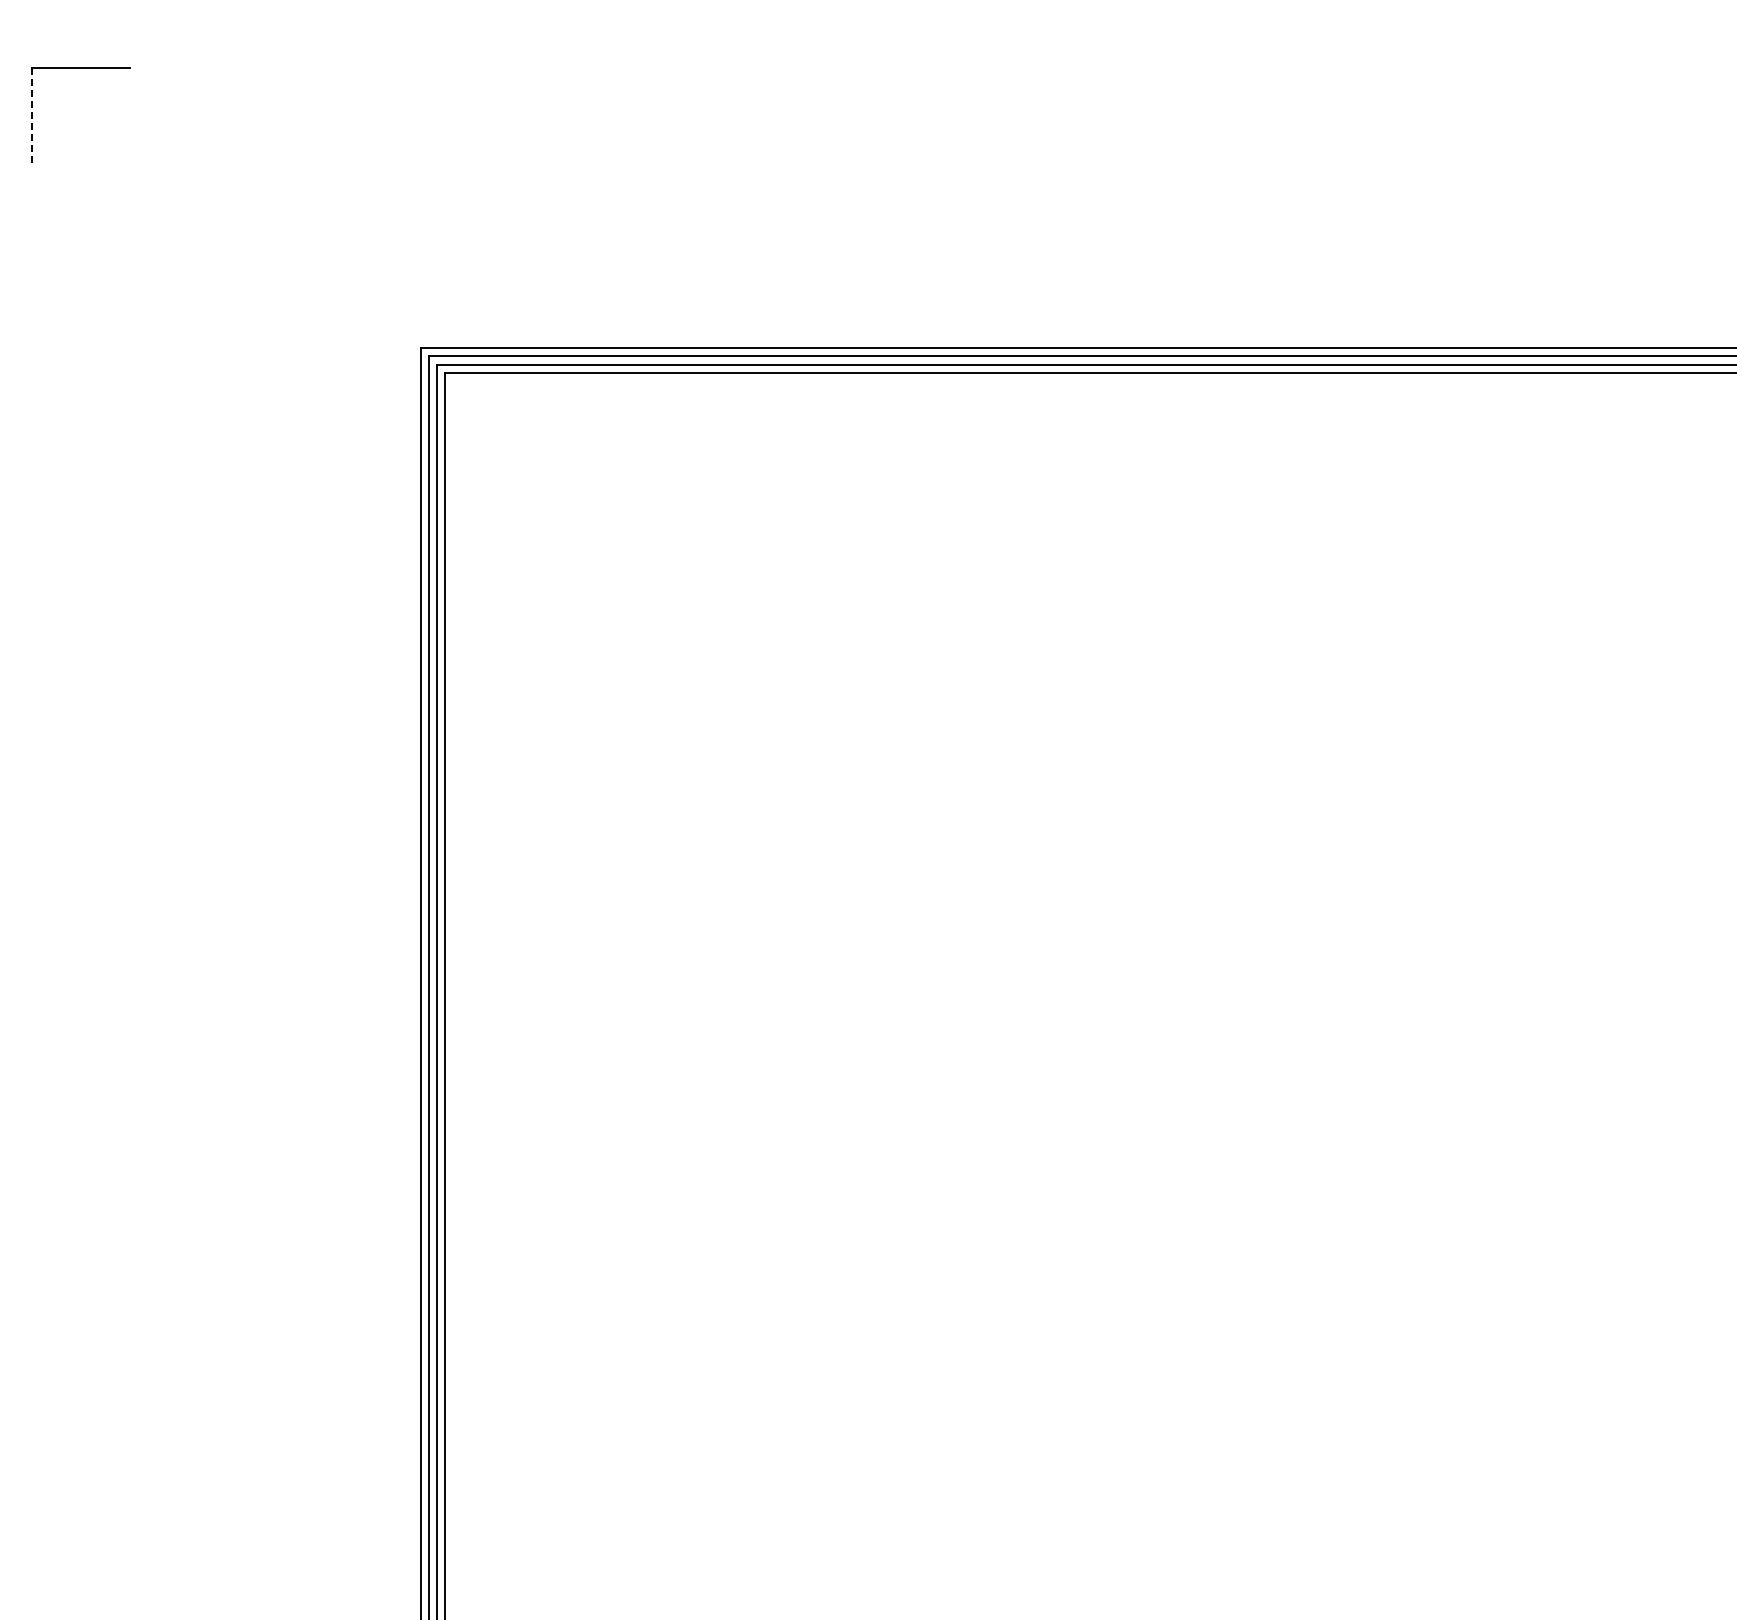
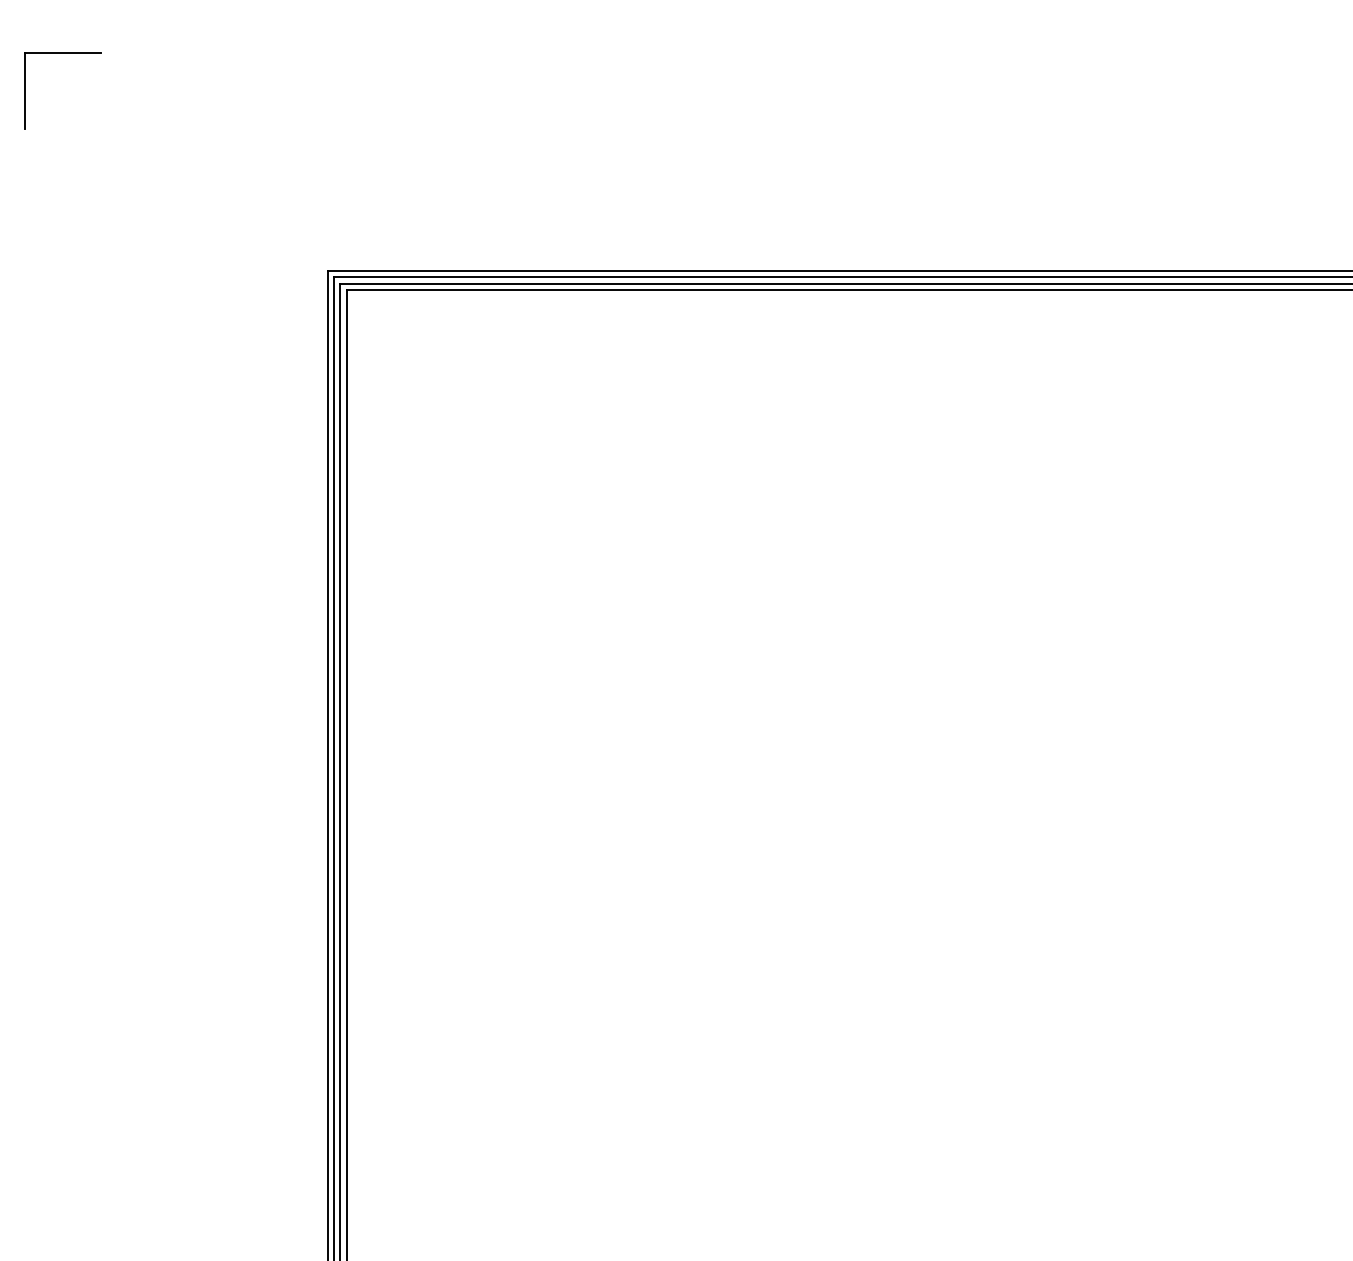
line: (31, 117) -> (24, 91), dashed -> solid

